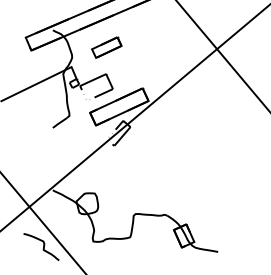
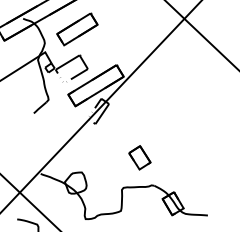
part: (106, 47) -> (77, 29), size x1.43
part: (155, 185) -> (139, 157), added

